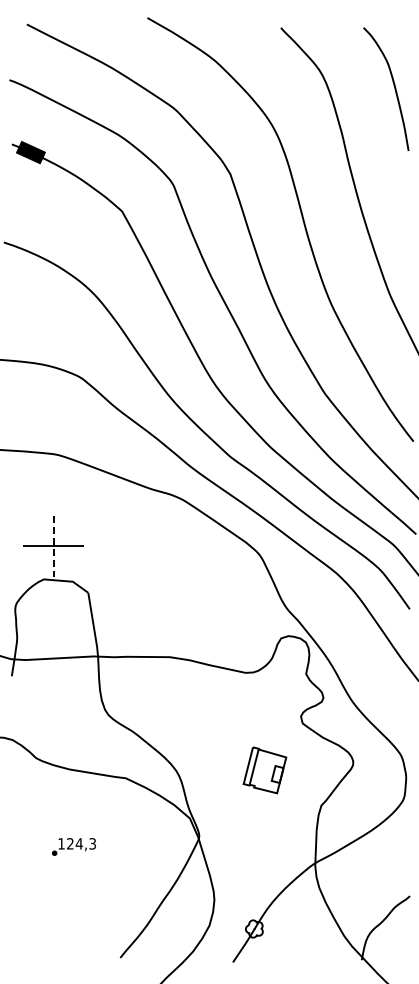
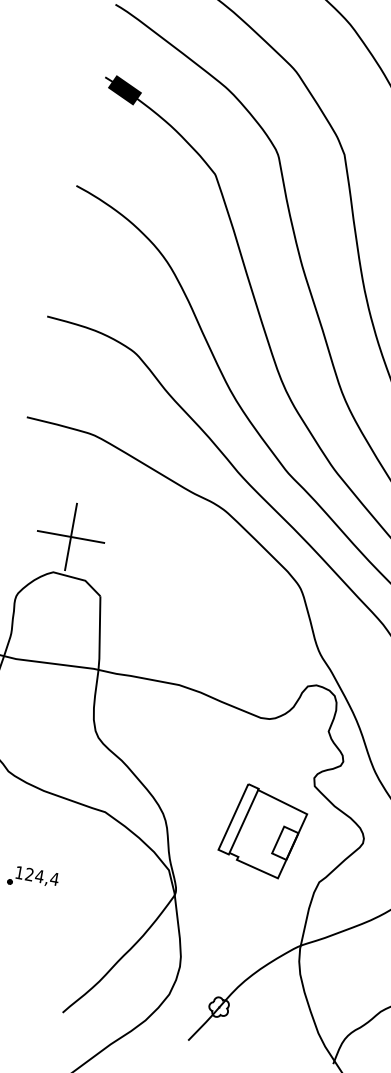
line: (53, 546) -> (70, 537), dashed -> solid
part: (264, 770) -> (262, 831), size x1.67
text: (92, 843) -> (54, 878), 124,3 -> 124,4

